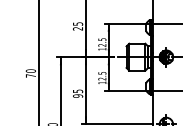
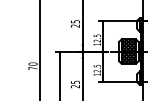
hatch: (137, 56) -> (128, 50), added
text: (78, 95) -> (75, 86), 95 -> 25

